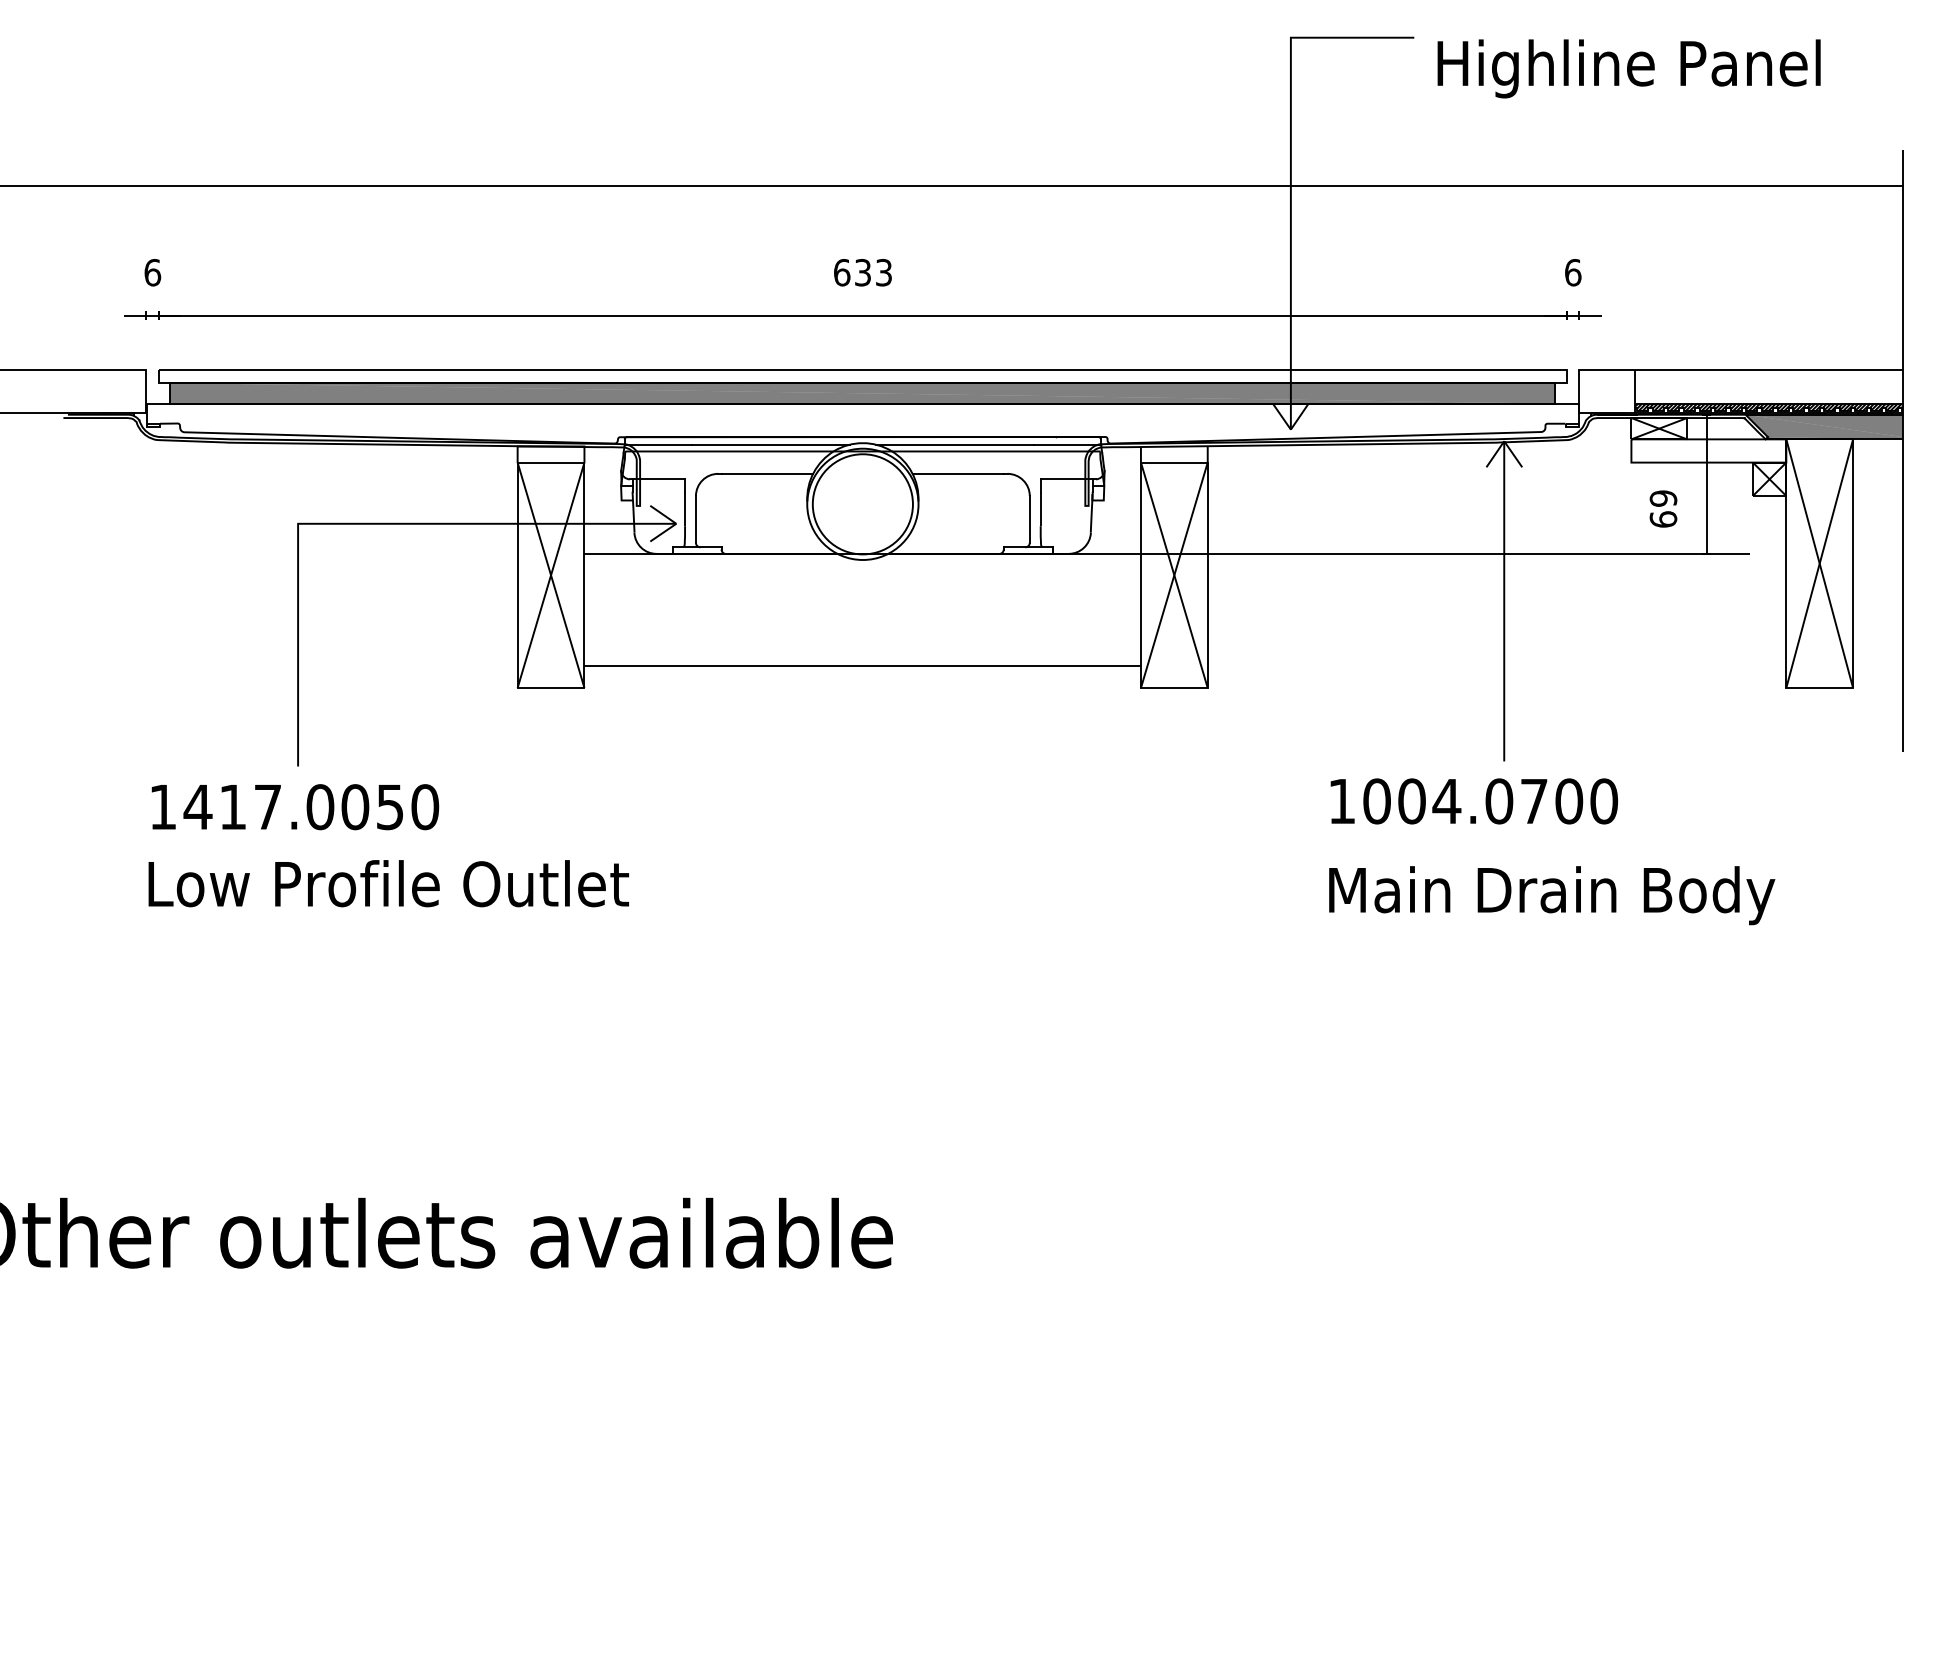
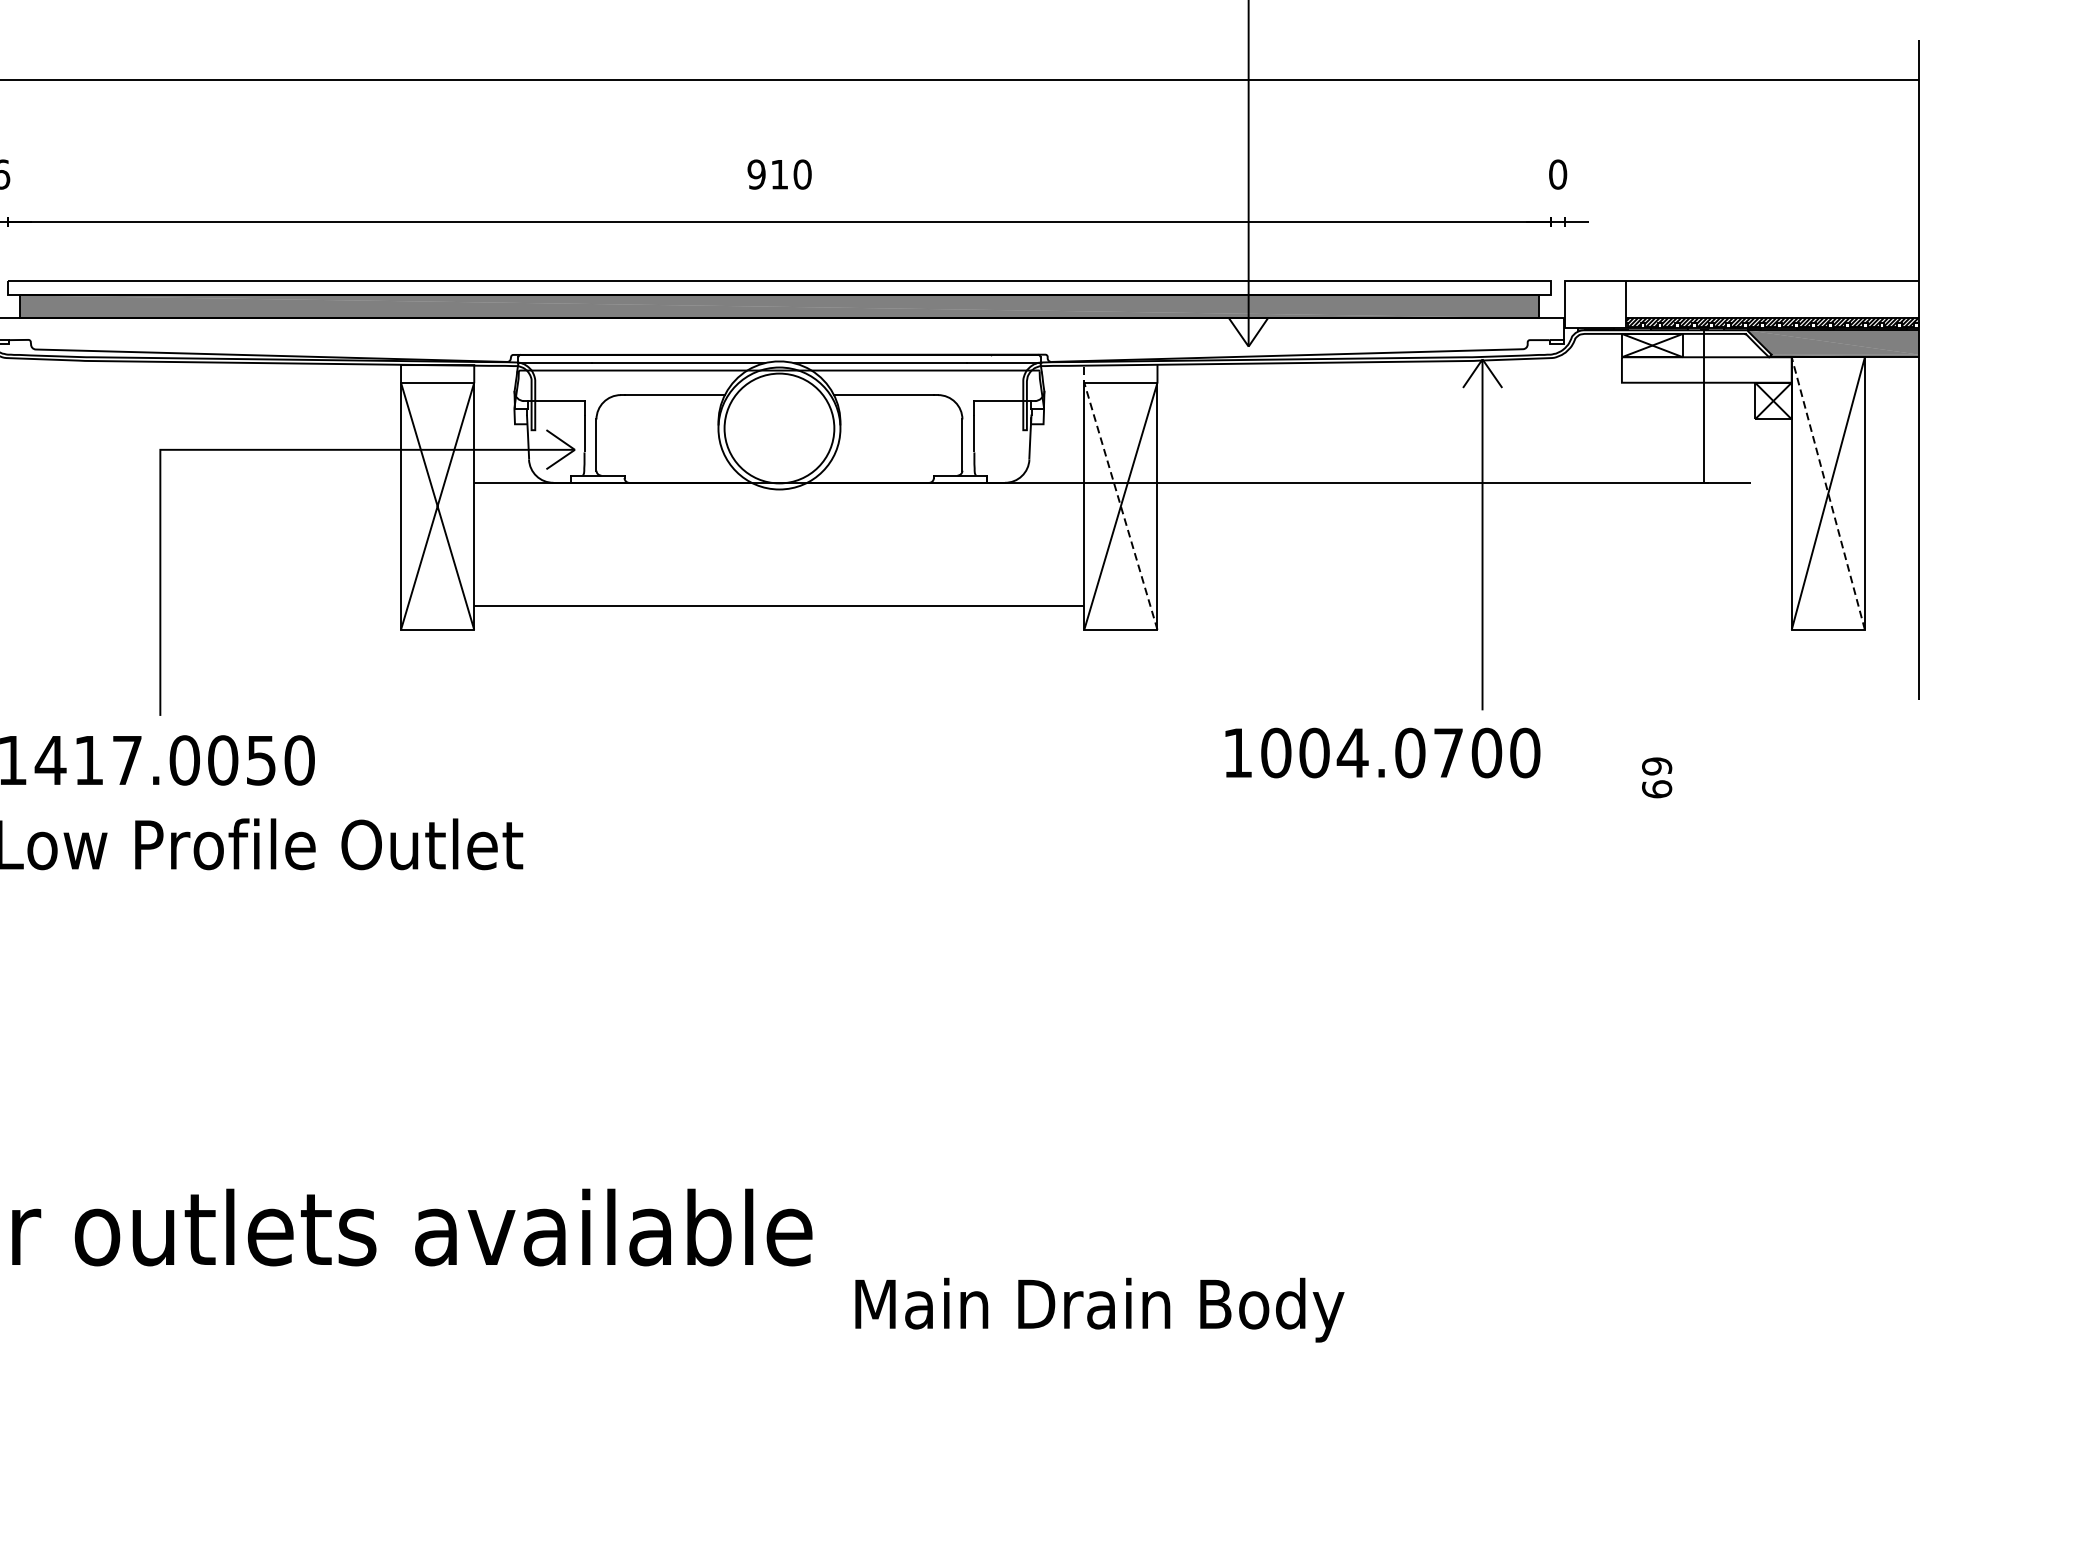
text: (862, 272) -> (779, 174), 633 -> 910
text: (1573, 272) -> (1558, 174), 6 -> 0
text: (1663, 508) -> (1657, 777), moved
line: (1819, 563) -> (1828, 493), solid -> dashed
line: (1171, 566) -> (1117, 496), solid -> dashed
text: (1473, 801) -> (1381, 753), moved
text: (1552, 895) -> (1100, 1310), moved

